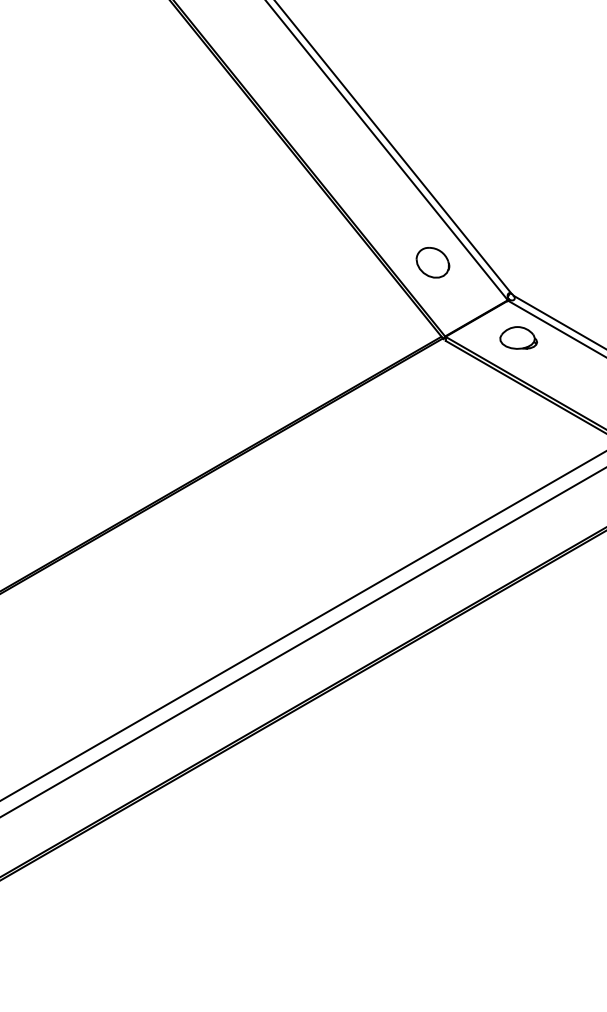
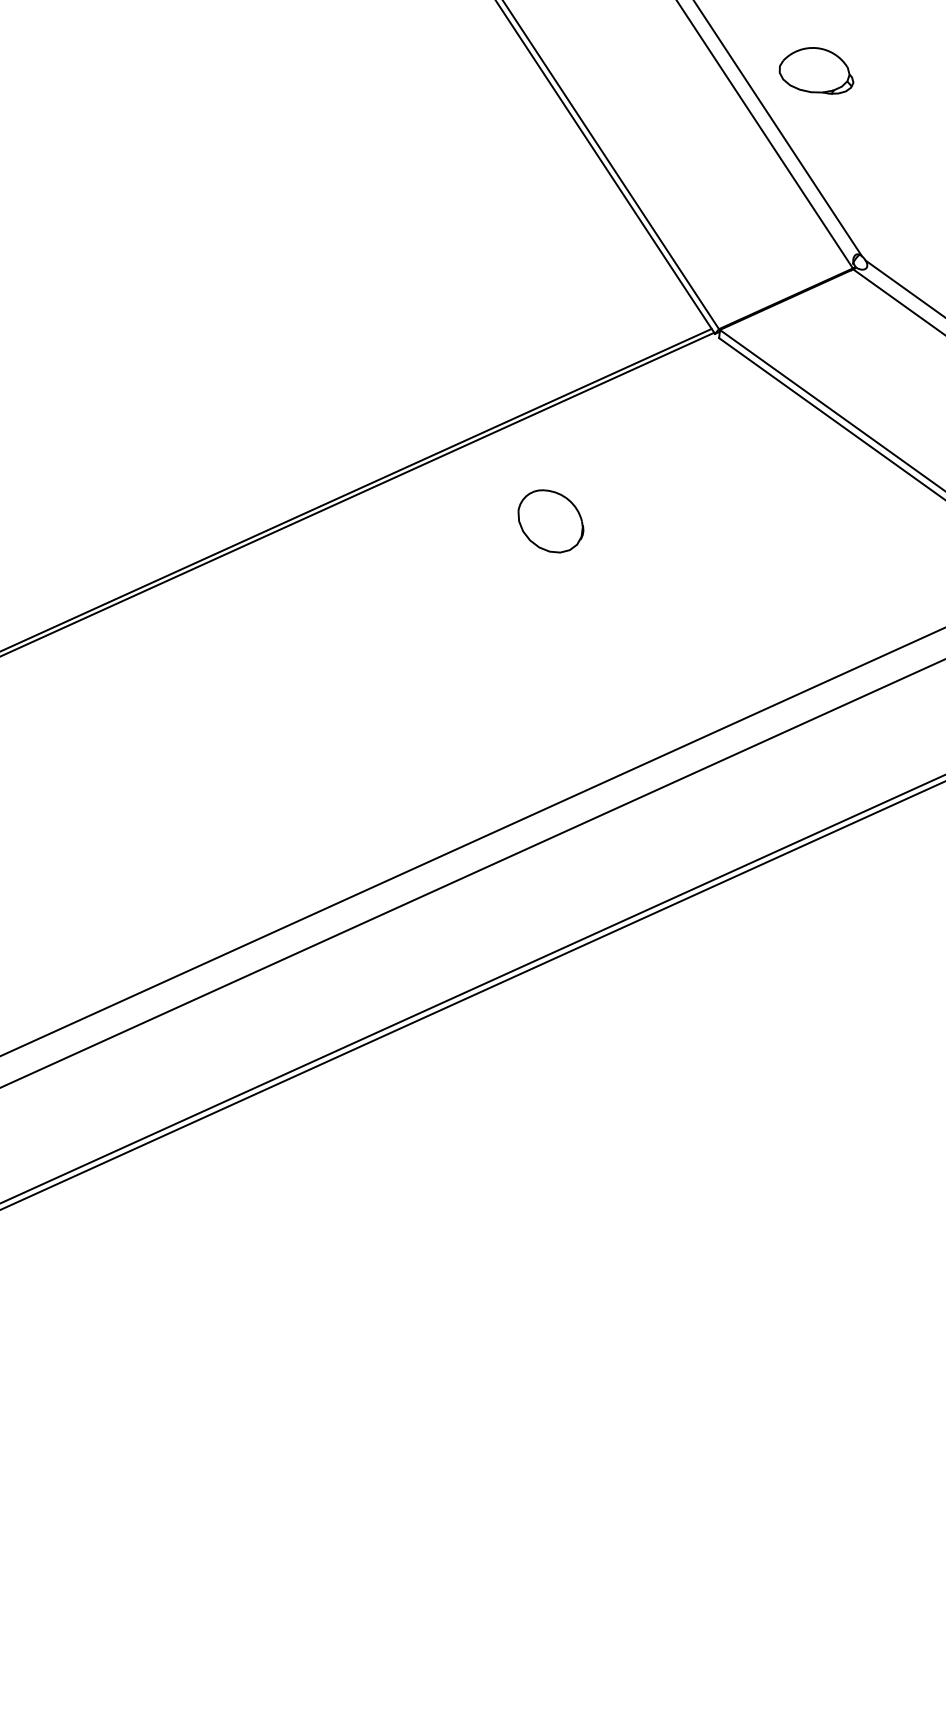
part: (432, 262) -> (549, 520), moved
part: (518, 337) -> (816, 69), moved

